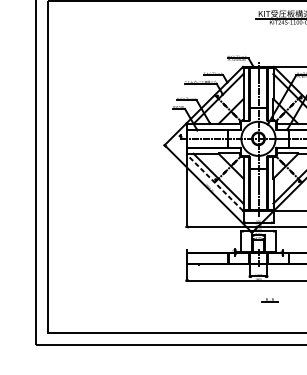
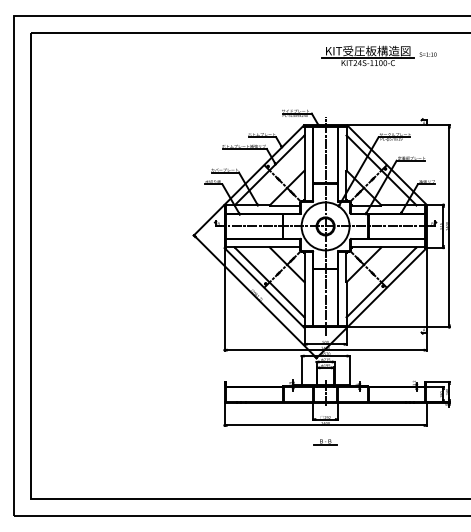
line: (214, 182) -> (263, 287), dashed -> solid
part: (269, 300) -> (325, 442), moved

